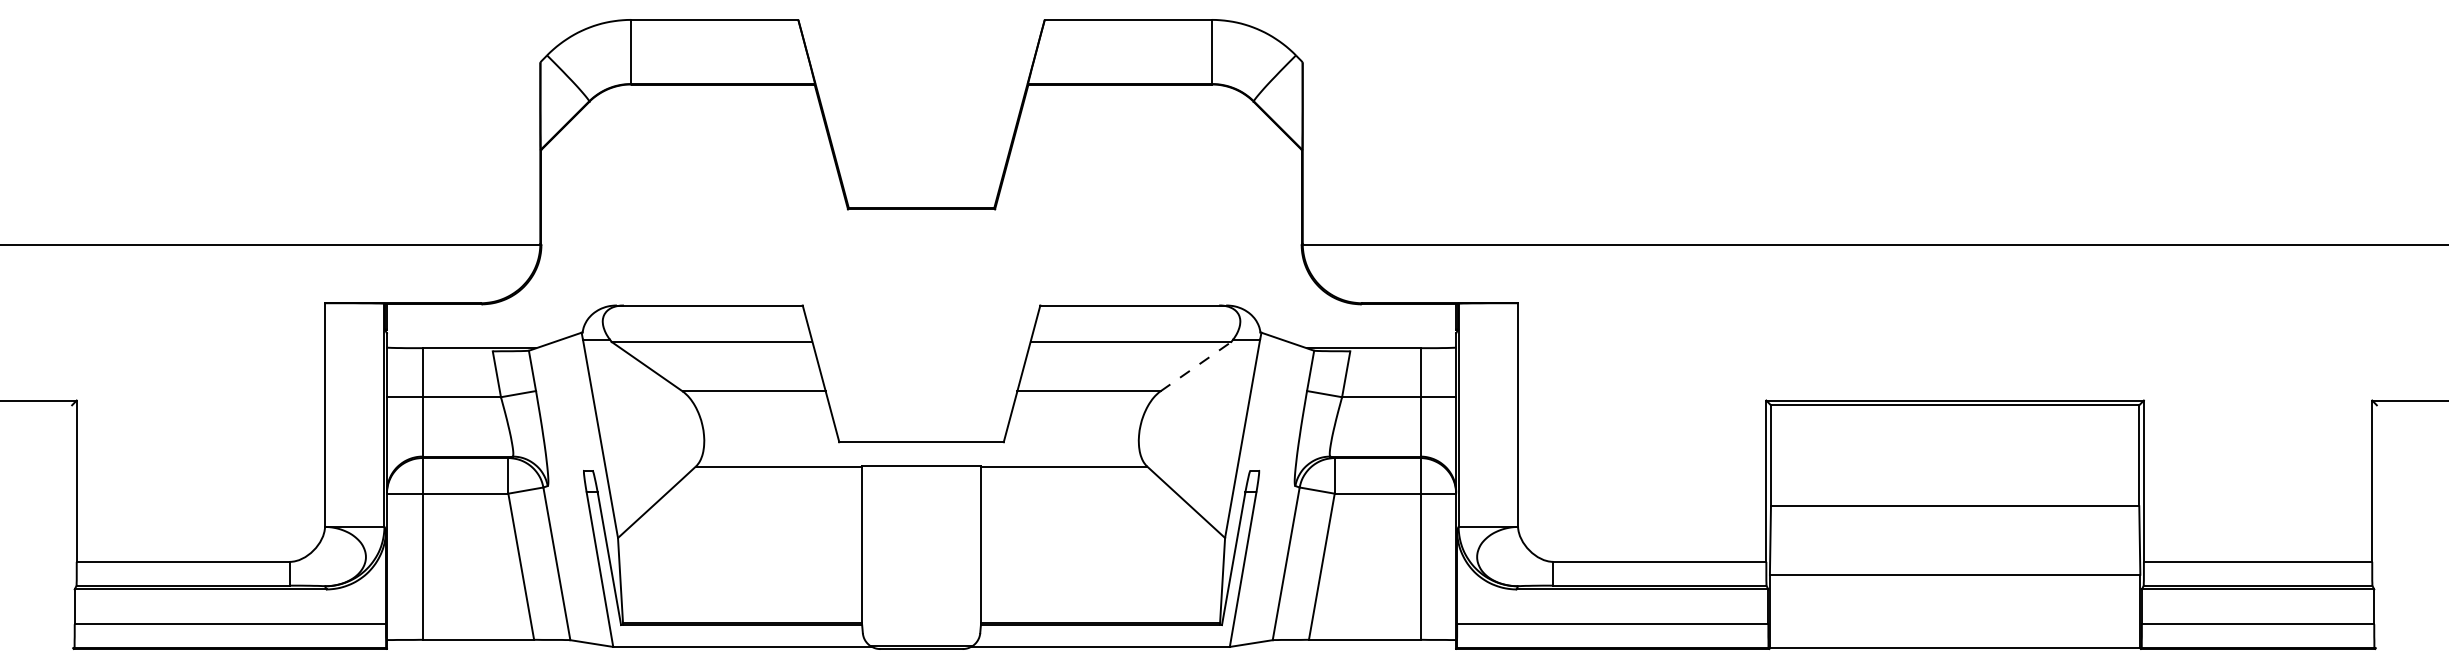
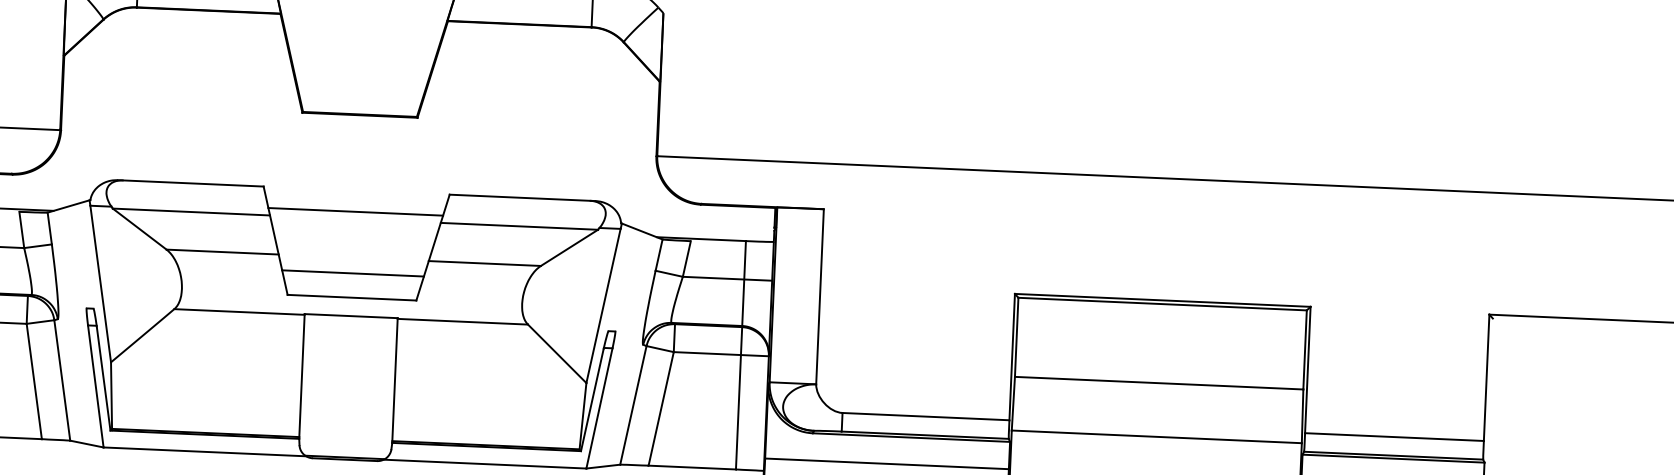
line: (921, 332) -> (355, 211), added
line: (1196, 366) -> (569, 247), dashed -> solid
line: (921, 411) -> (353, 273), added

